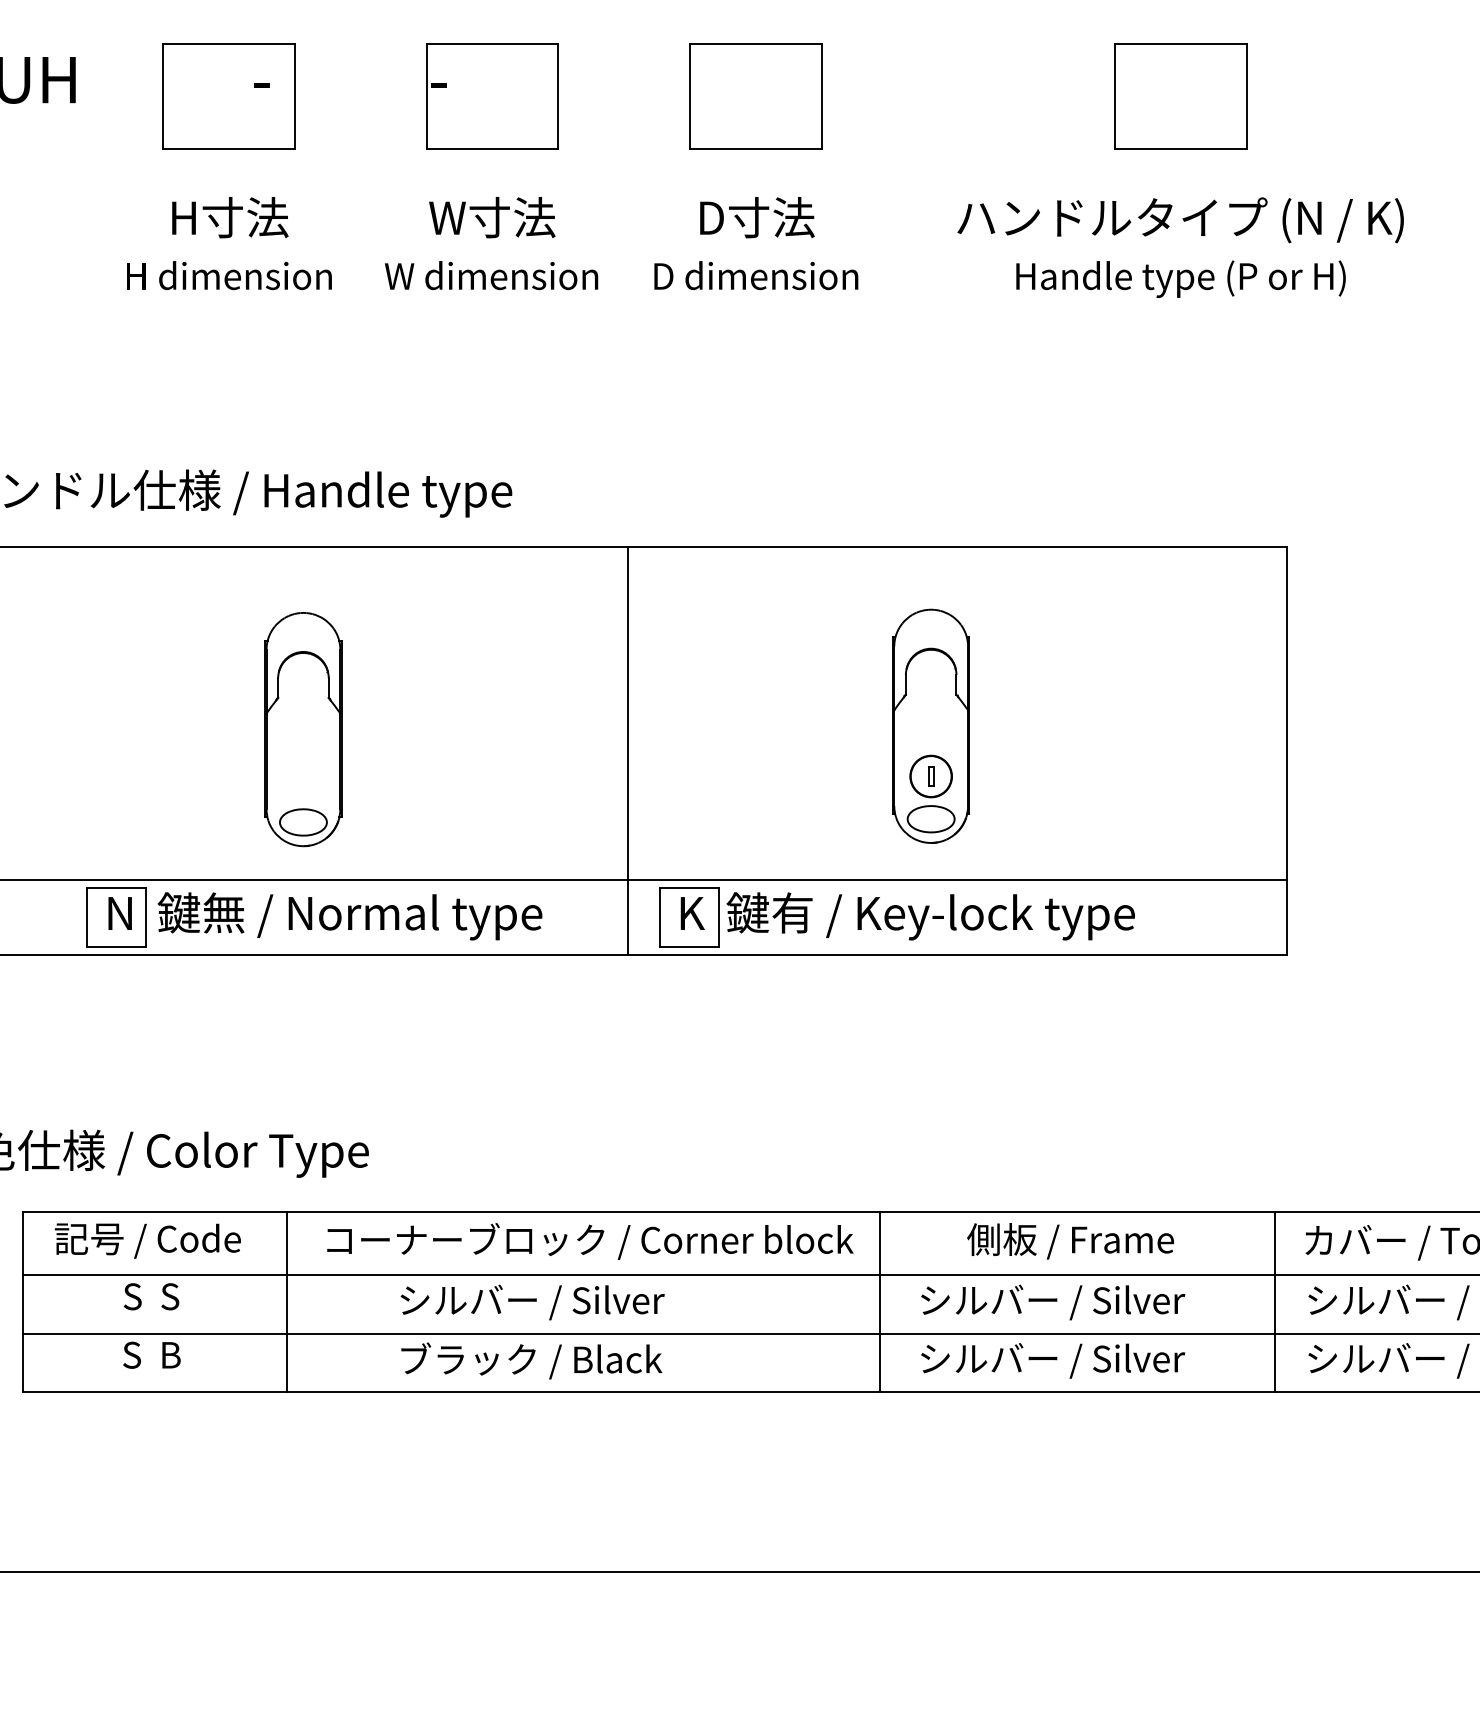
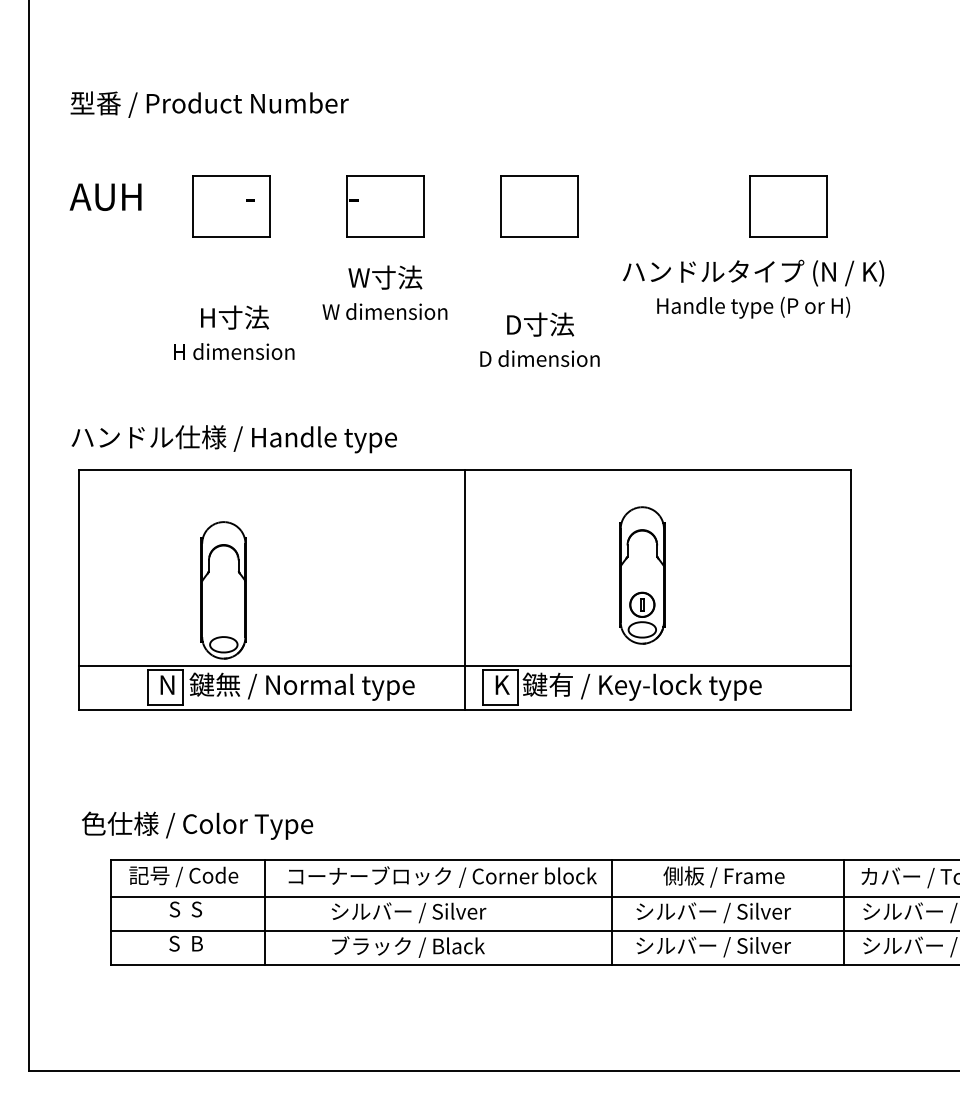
text: (229, 243) -> (234, 332), moved
text: (755, 243) -> (539, 339), moved
text: (1180, 246) -> (753, 288), moved
part: (302, 729) -> (223, 590), moved

